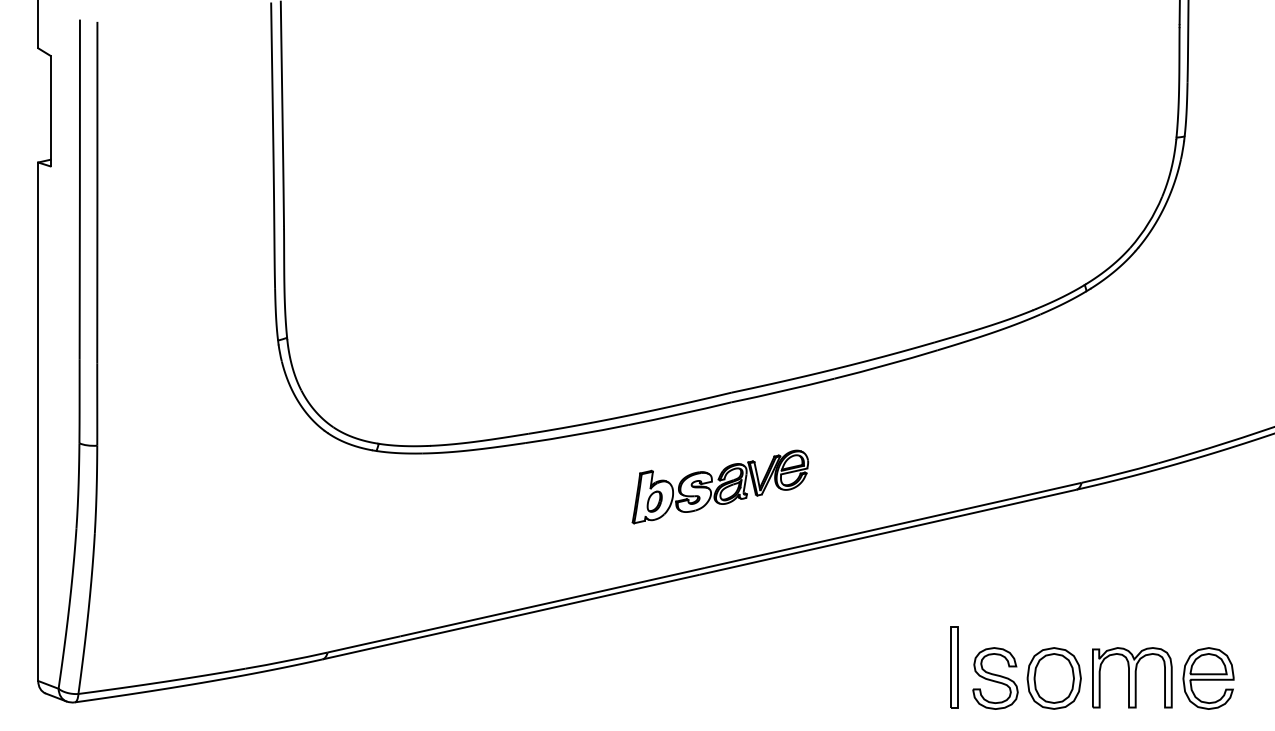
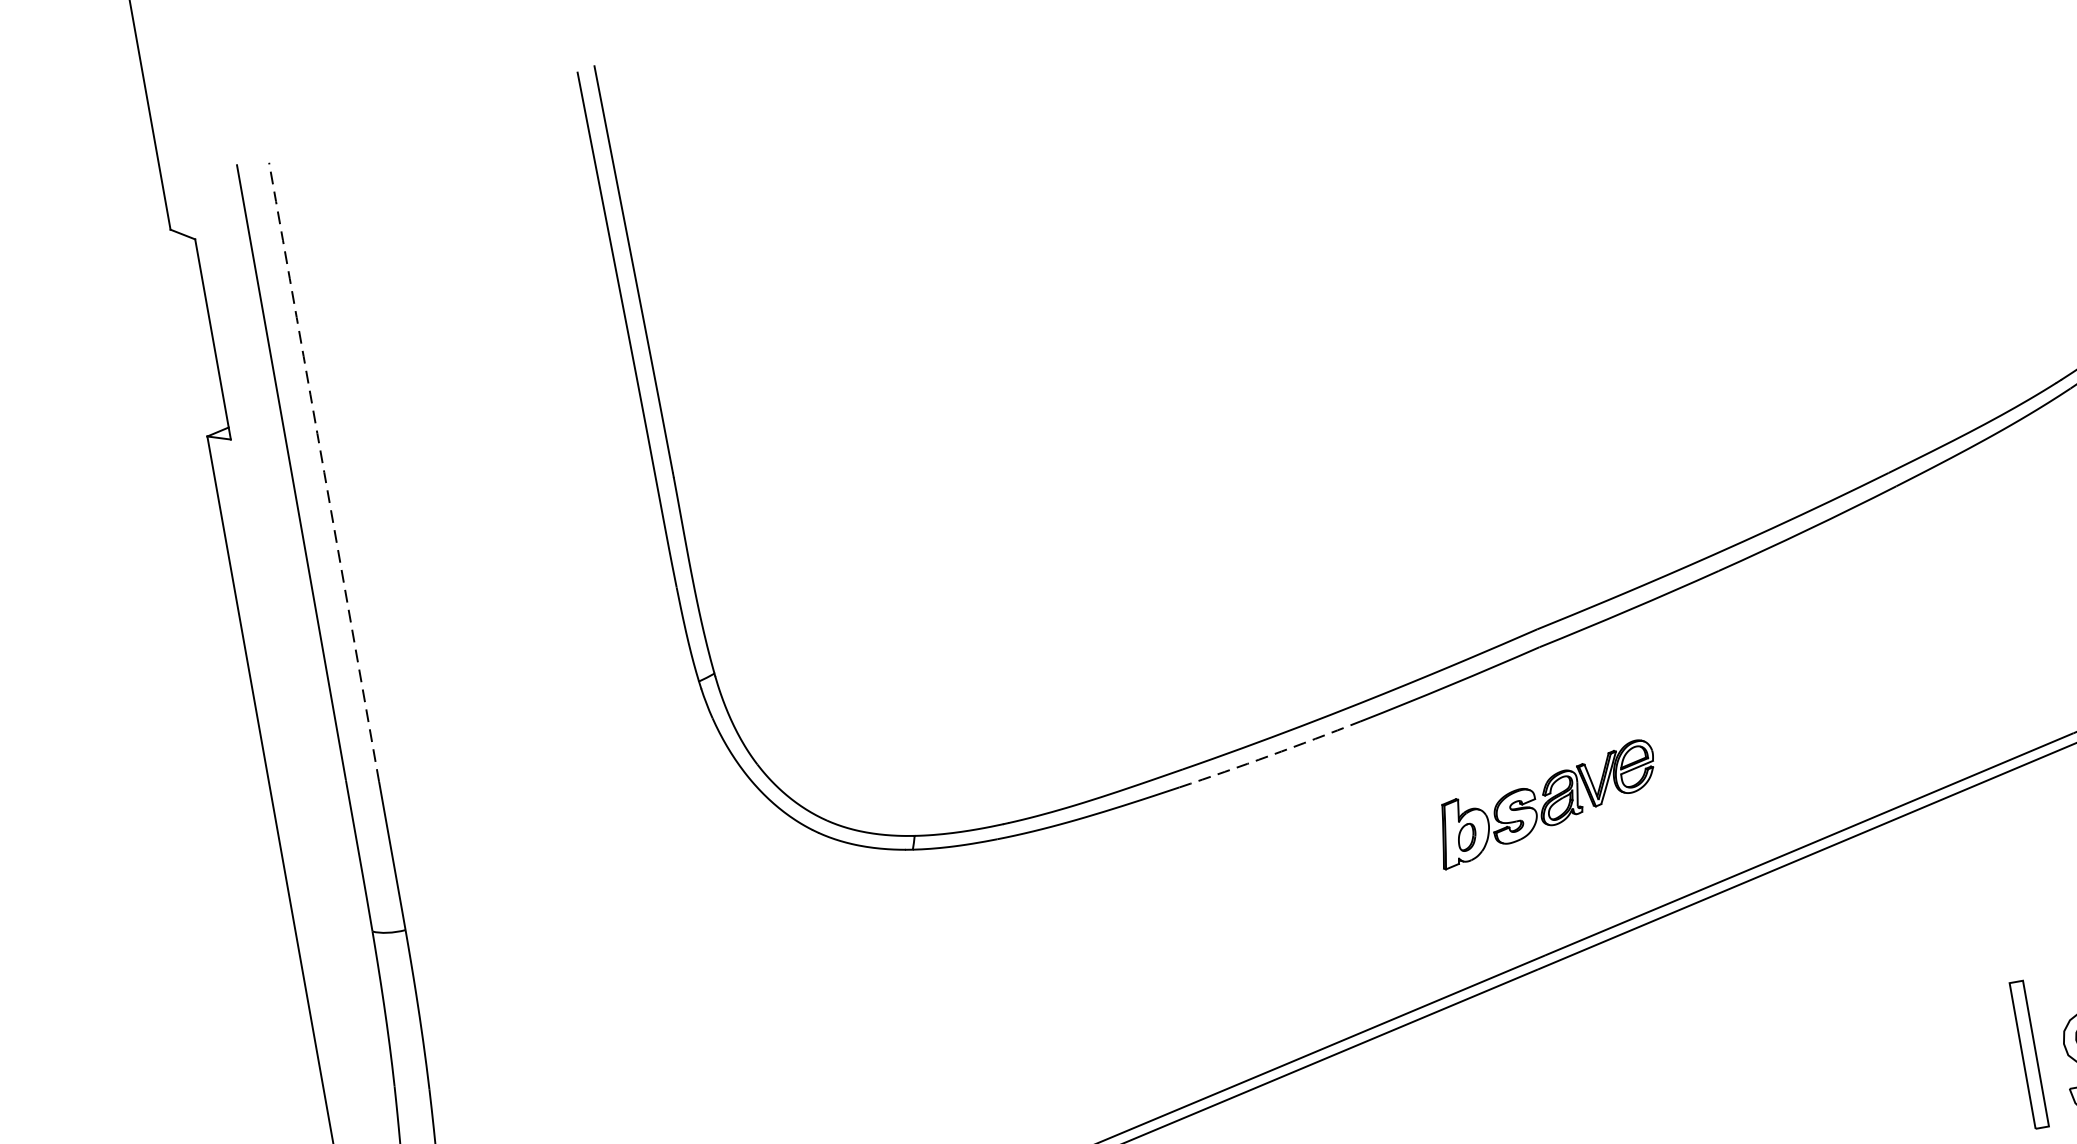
arc: (97, 192) -> (324, 471), solid -> dashed
arc: (576, 434) -> (1269, 755), solid -> dashed
part: (720, 486) -> (1547, 803), size x0.7

